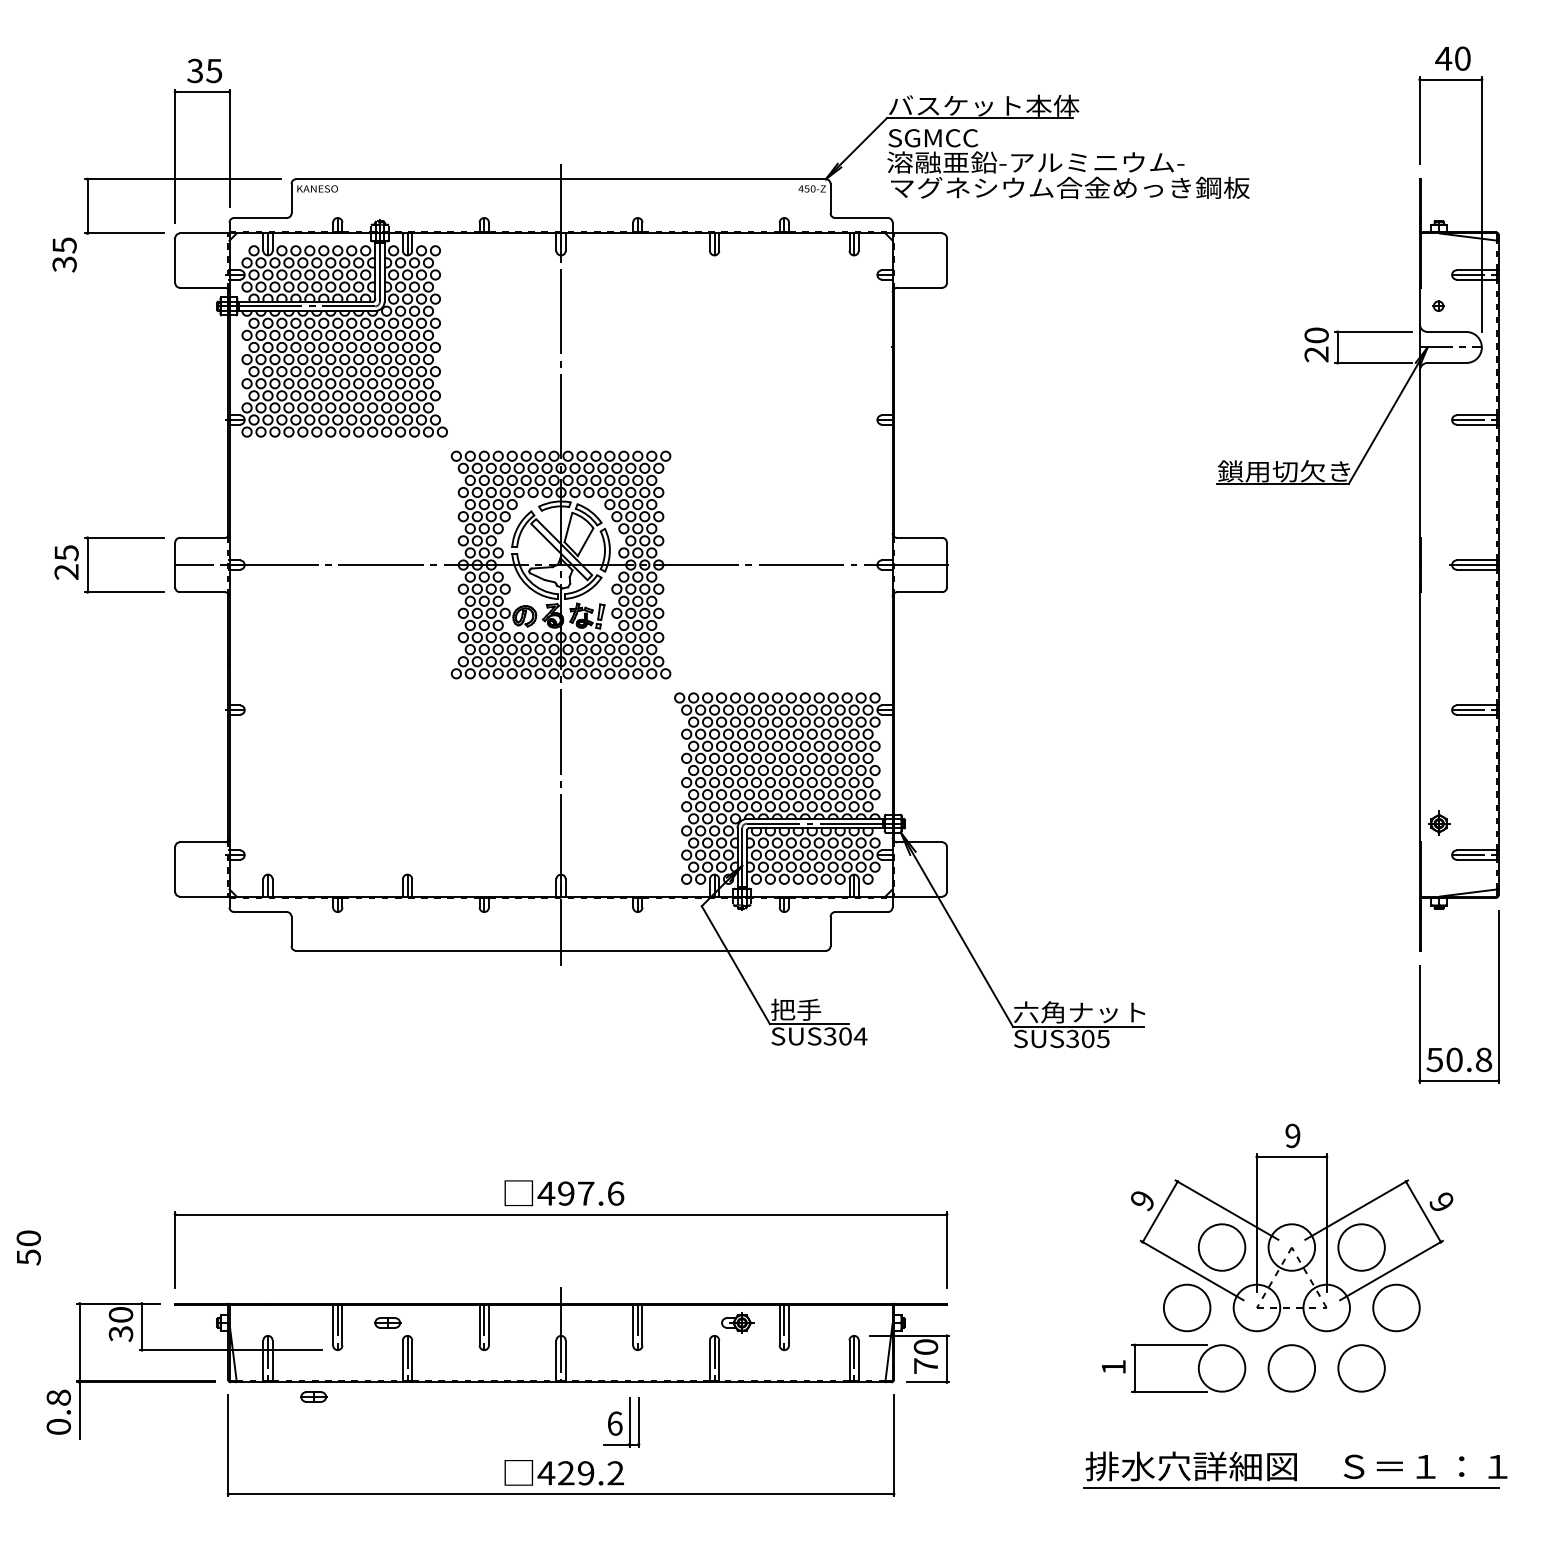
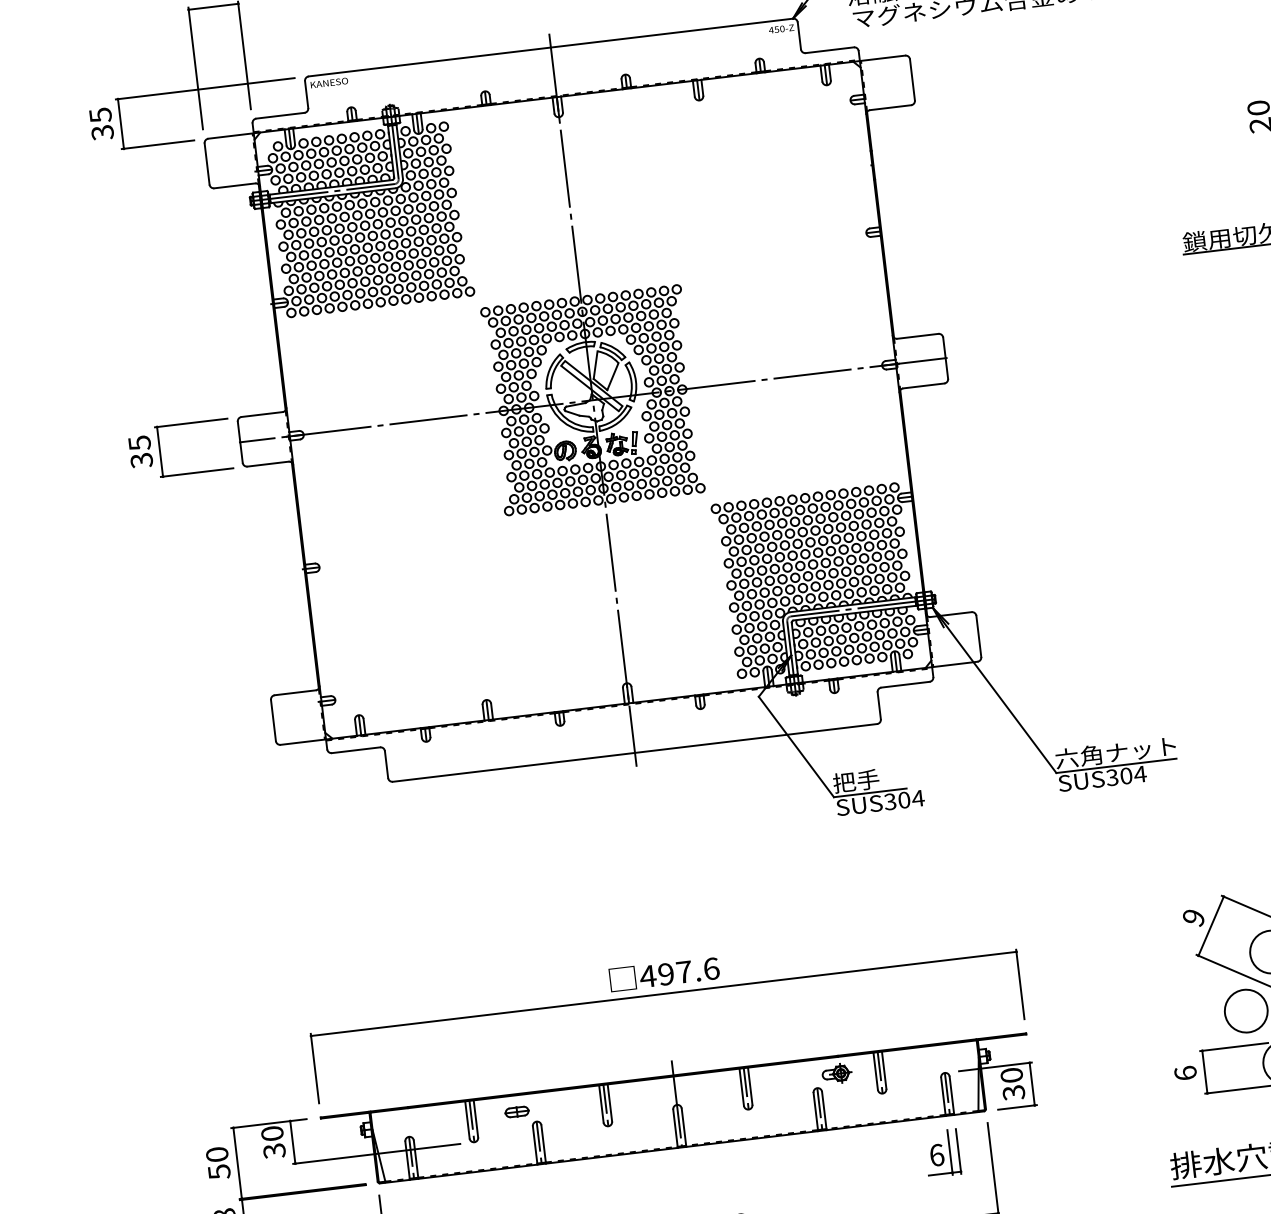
text: (64, 254) -> (101, 123), moved
text: (66, 572) -> (141, 460), 25 -> 35
text: (1103, 1039) -> (1140, 774), SUS305 -> SUS304
text: (28, 1247) -> (217, 1162), moved
text: (925, 1366) -> (1013, 1093), 70 -> 30
text: (1113, 1366) -> (1185, 1072), 1 -> 6
part: (313, 1396) -> (457, 1187), removed
part: (621, 1422) -> (942, 1153), moved

